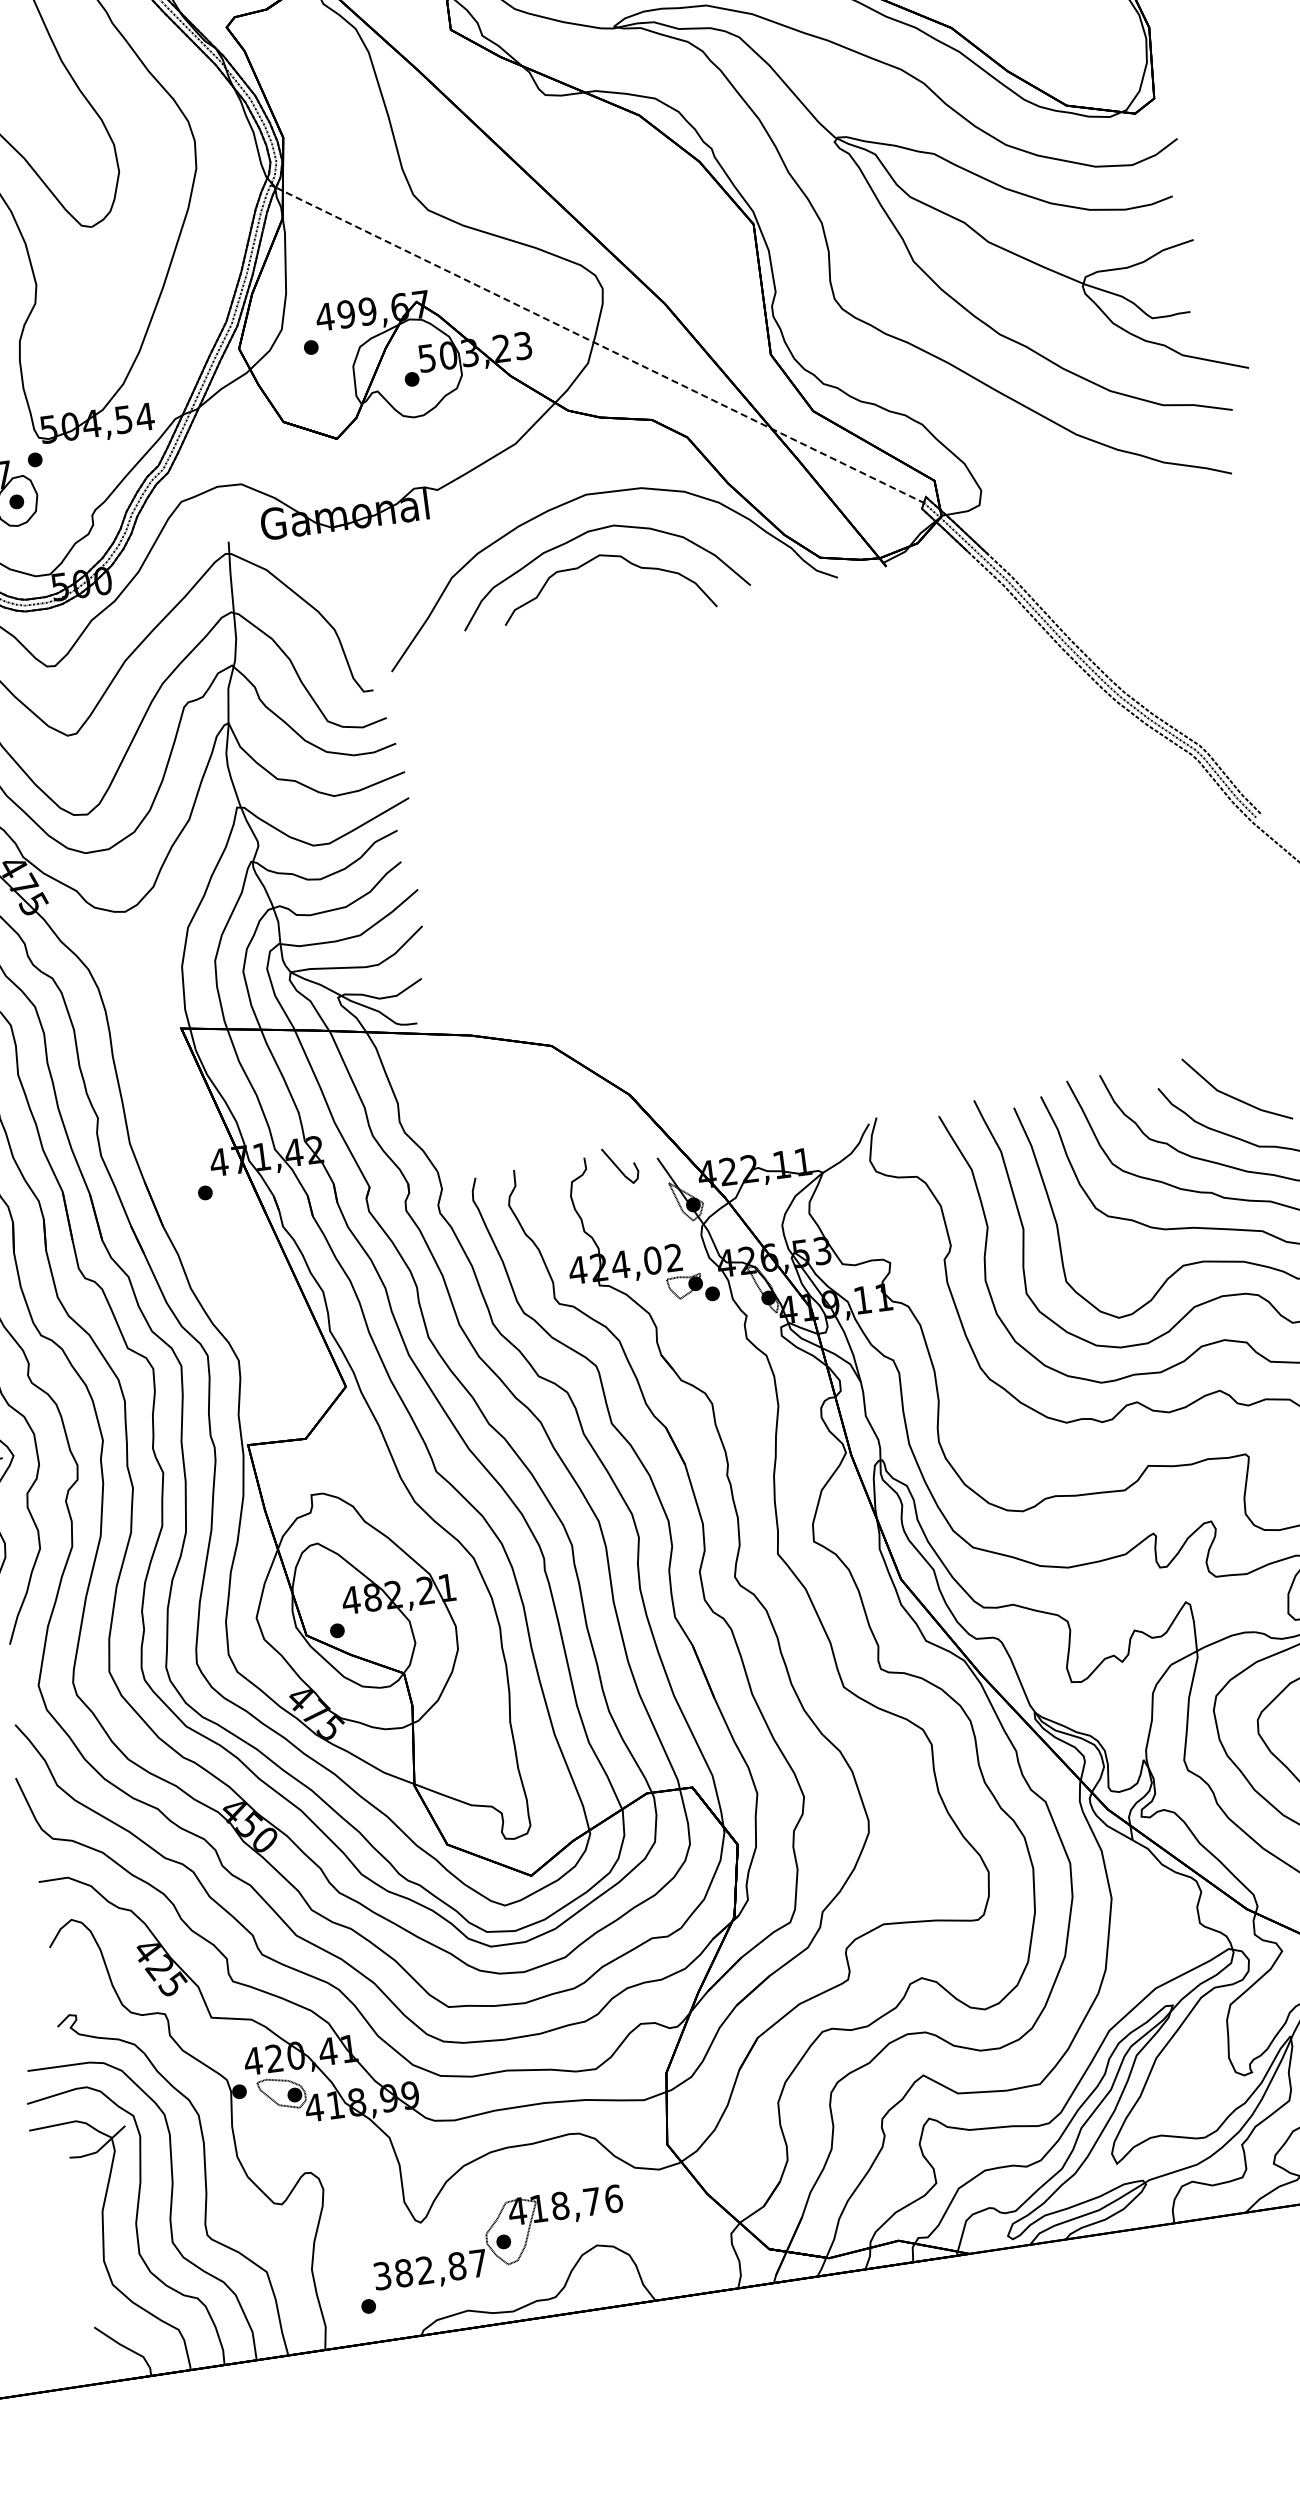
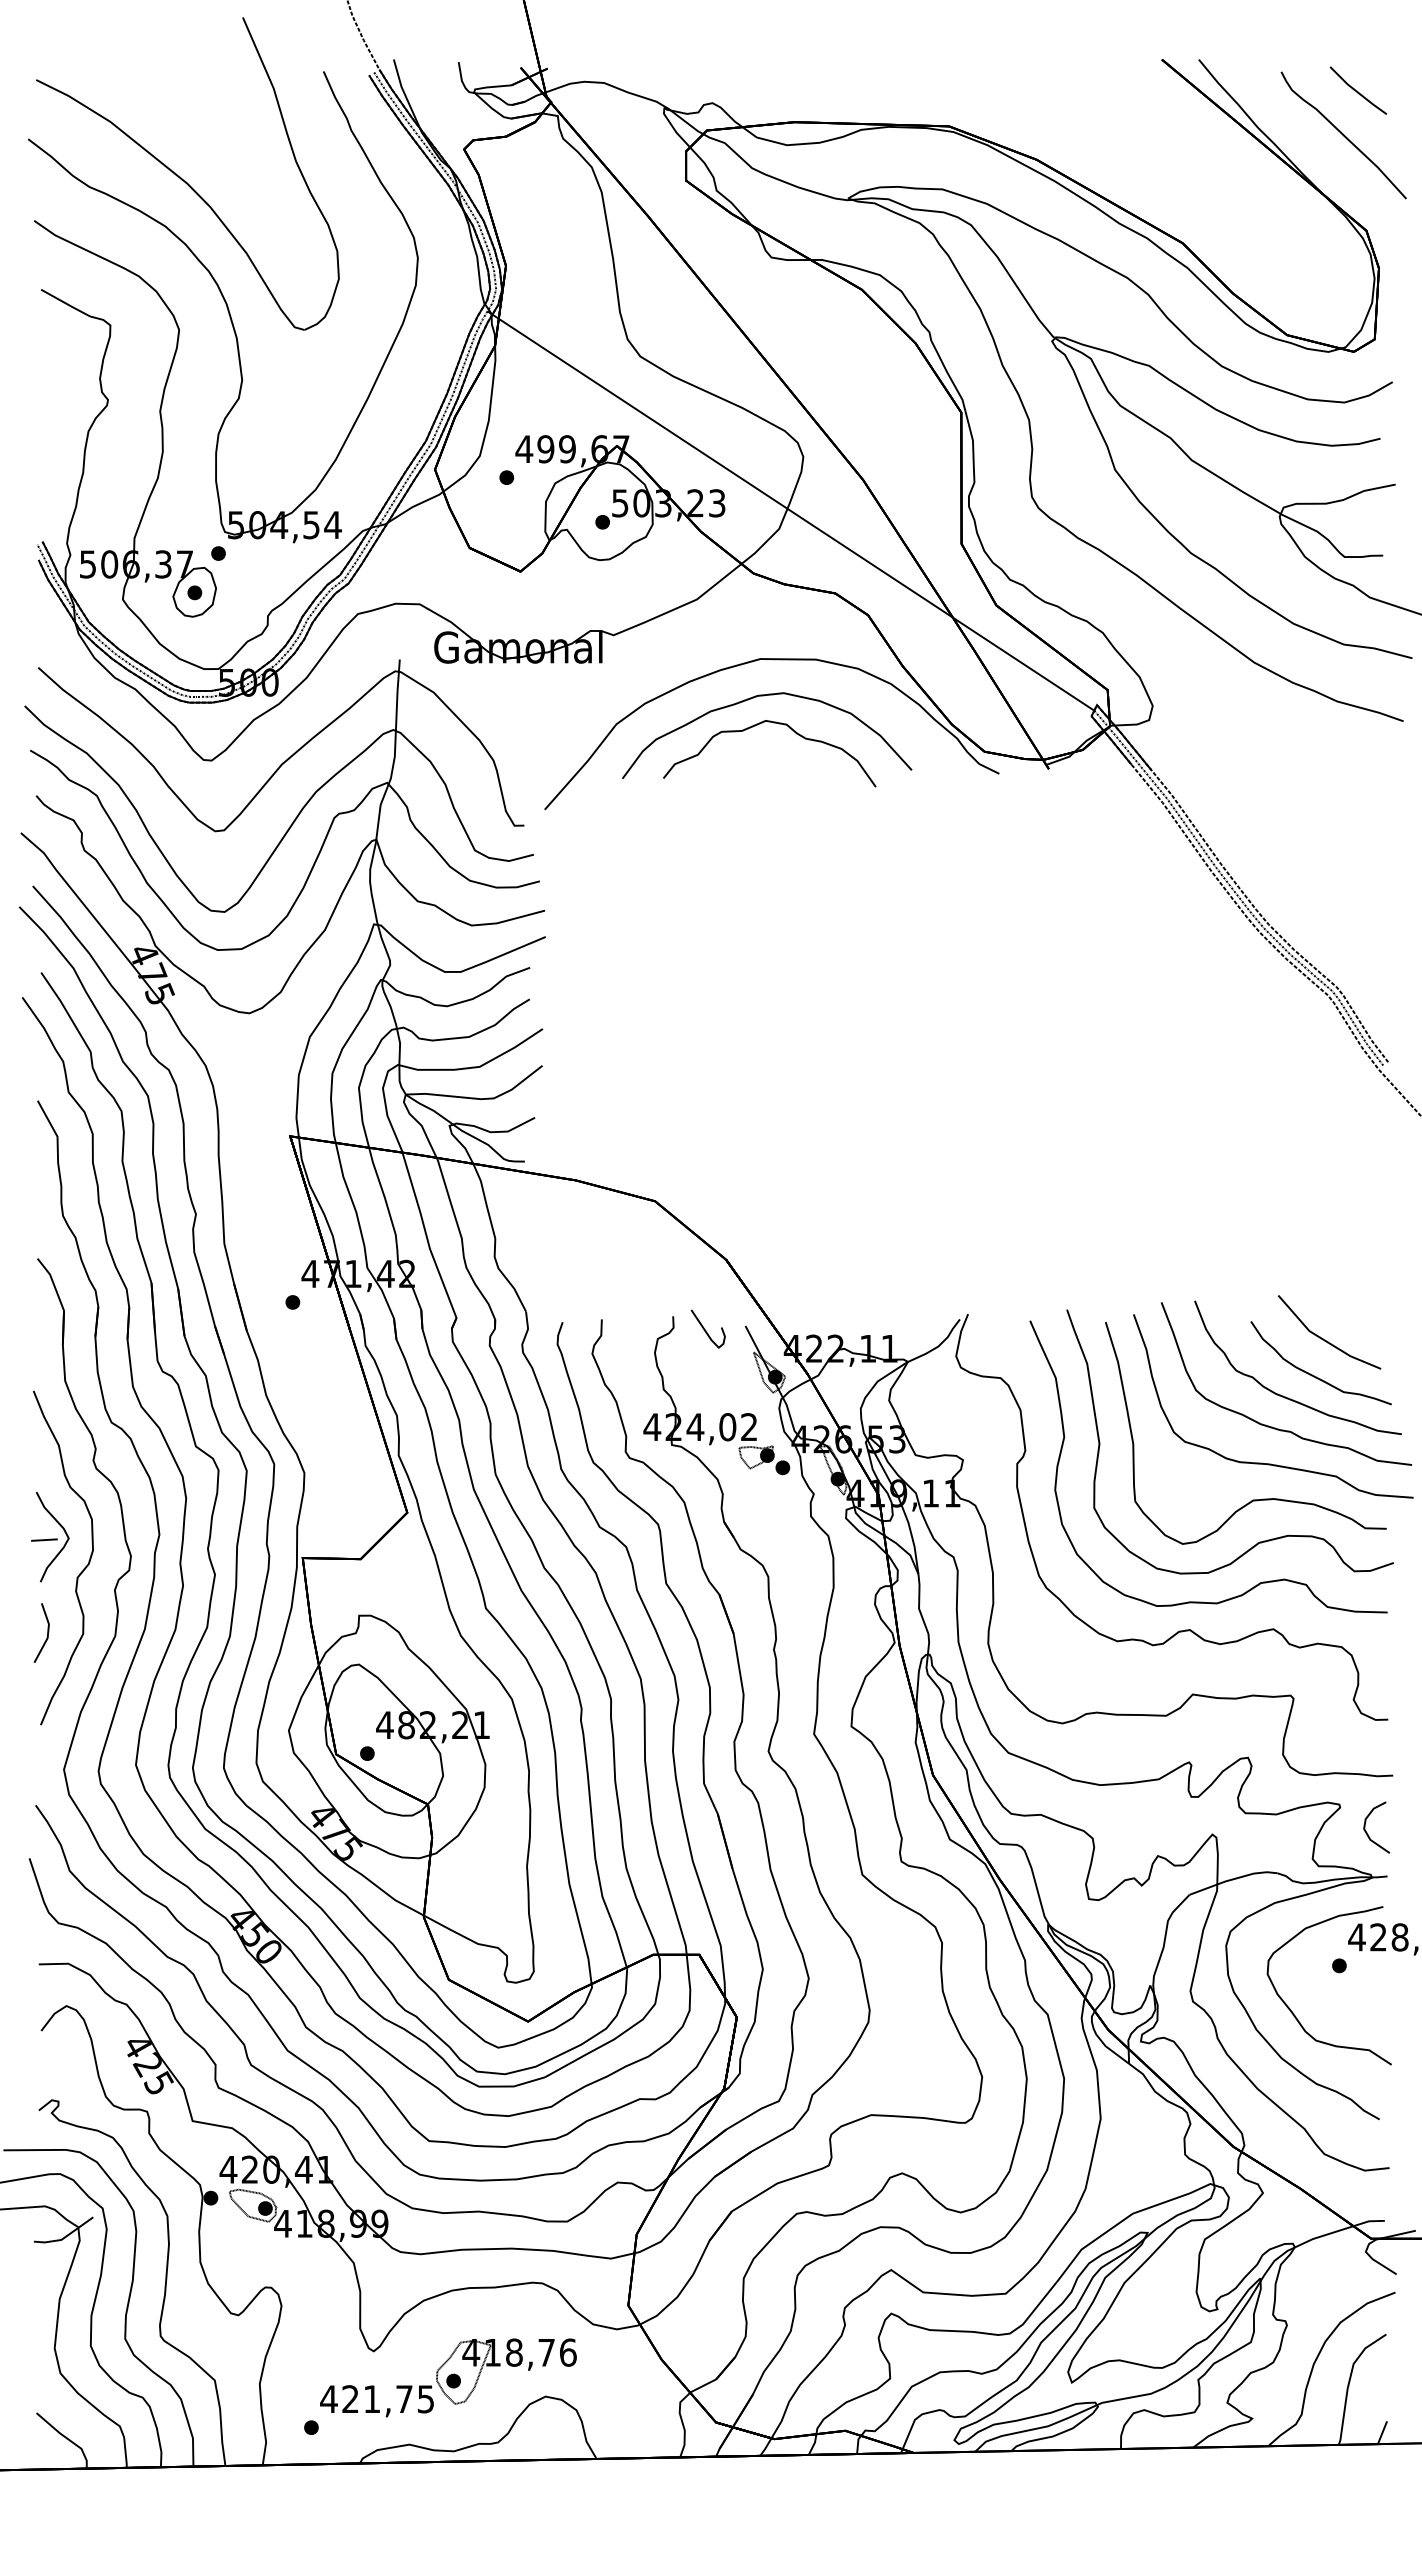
line: (600, 345) -> (793, 512), dashed -> solid
text: (429, 2270) -> (376, 2399), 382,87 -> 421,75

